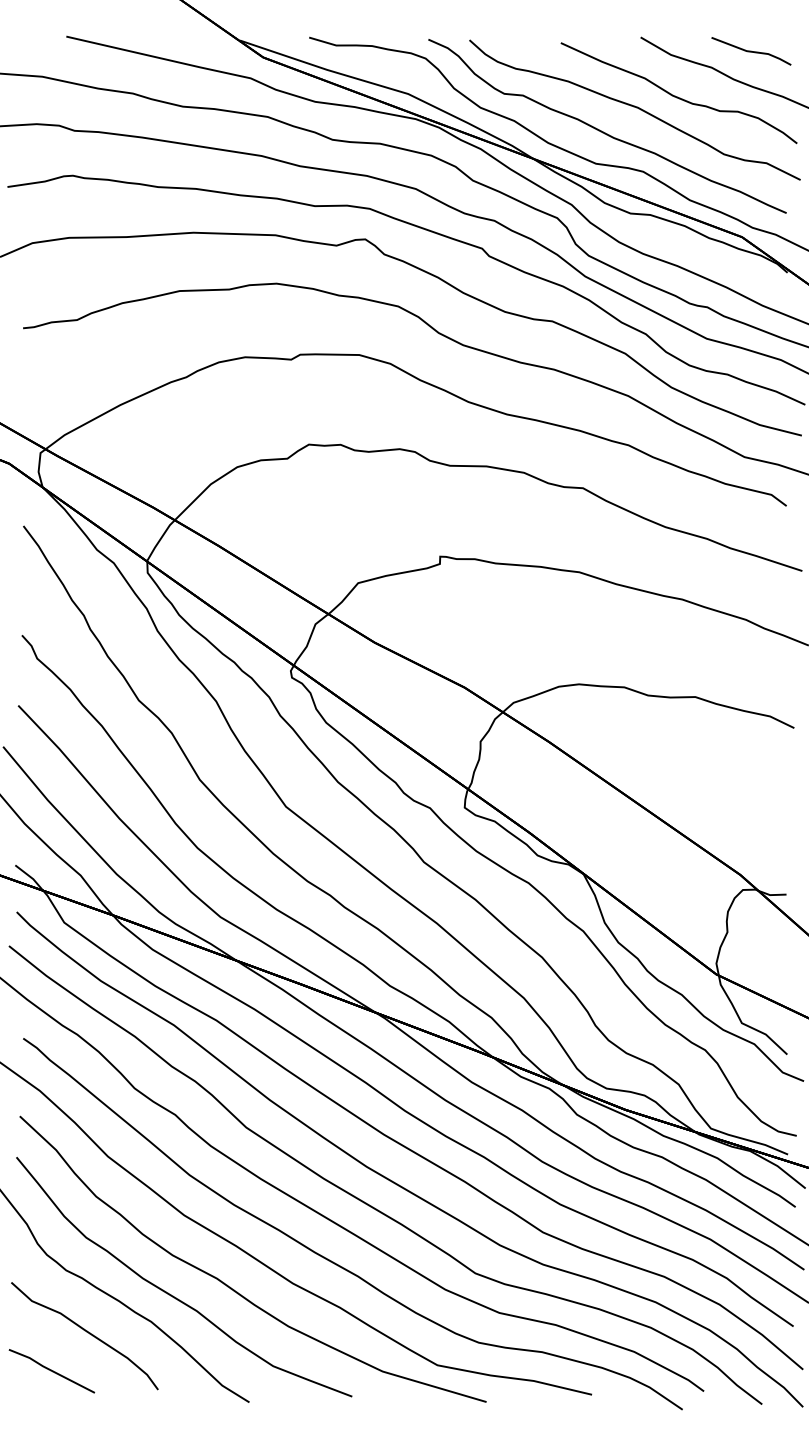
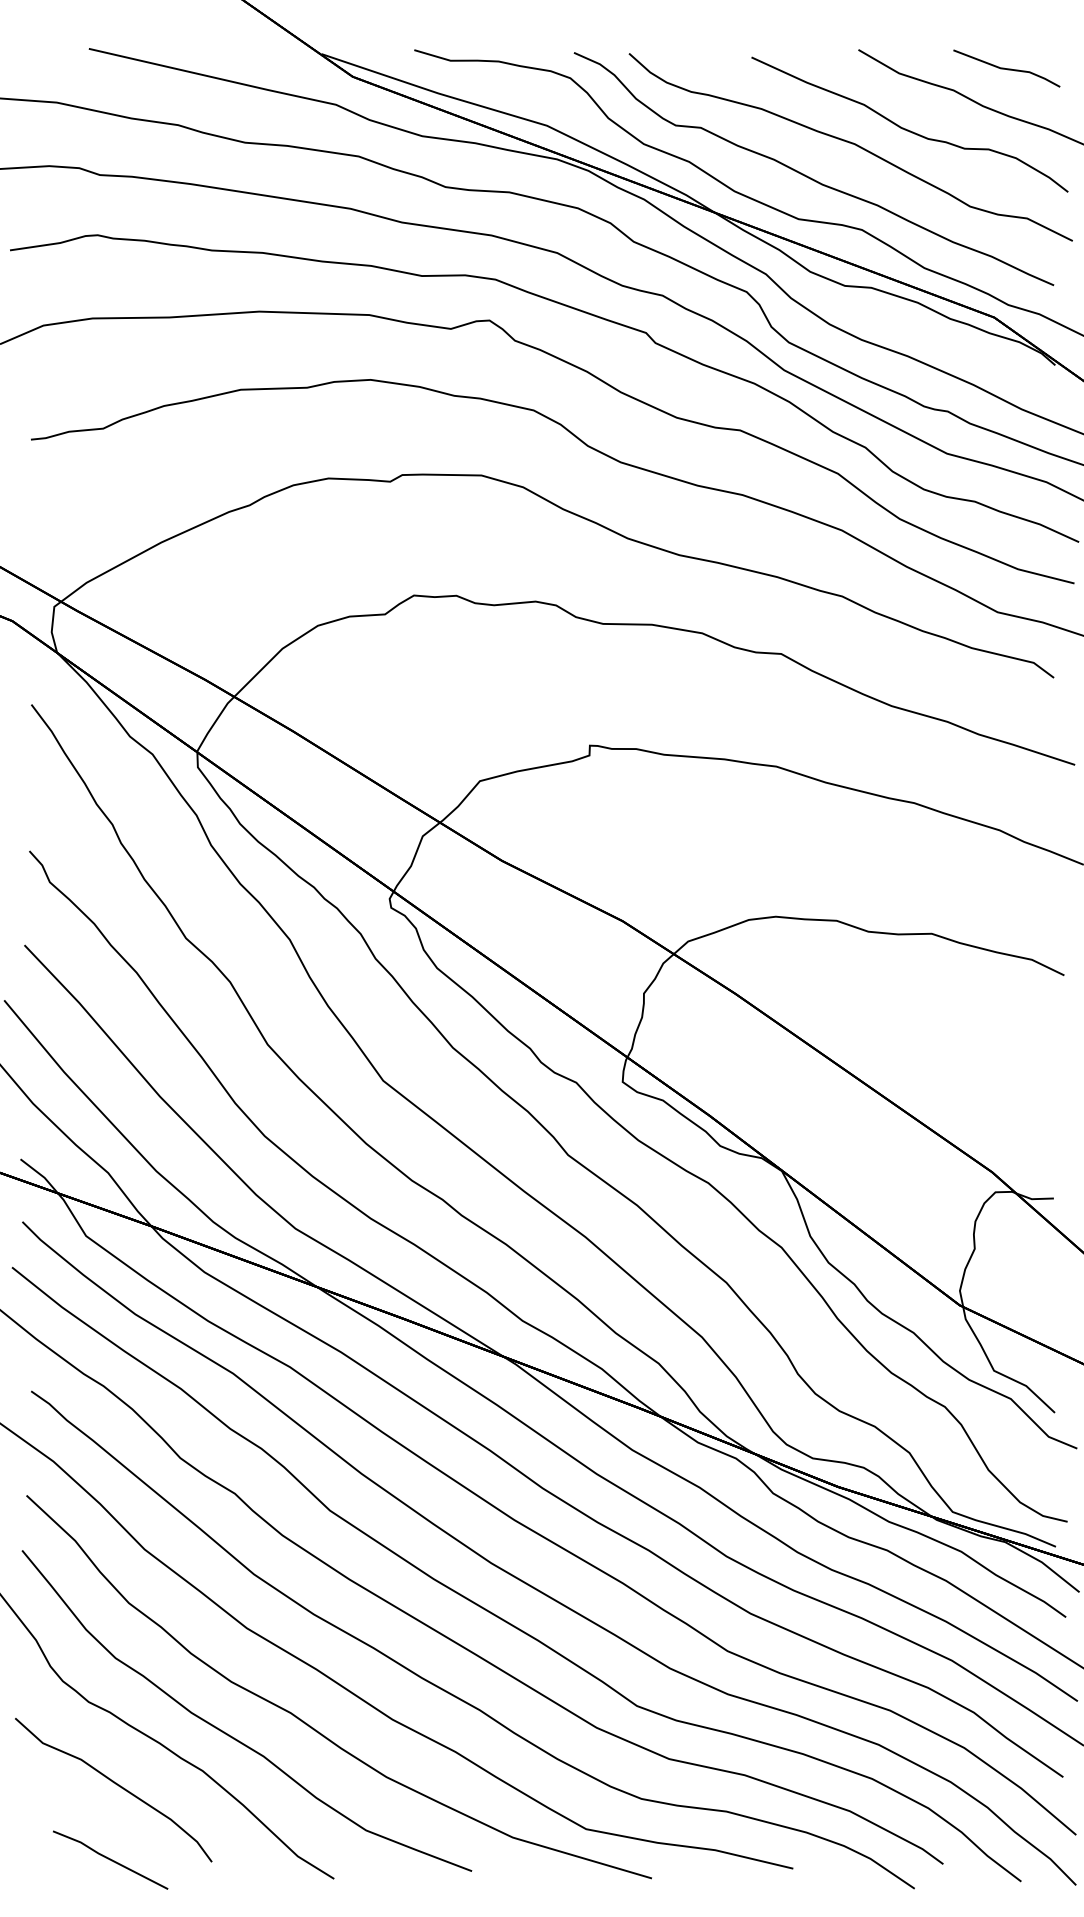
part: (51, 1370) -> (110, 1859), moved

